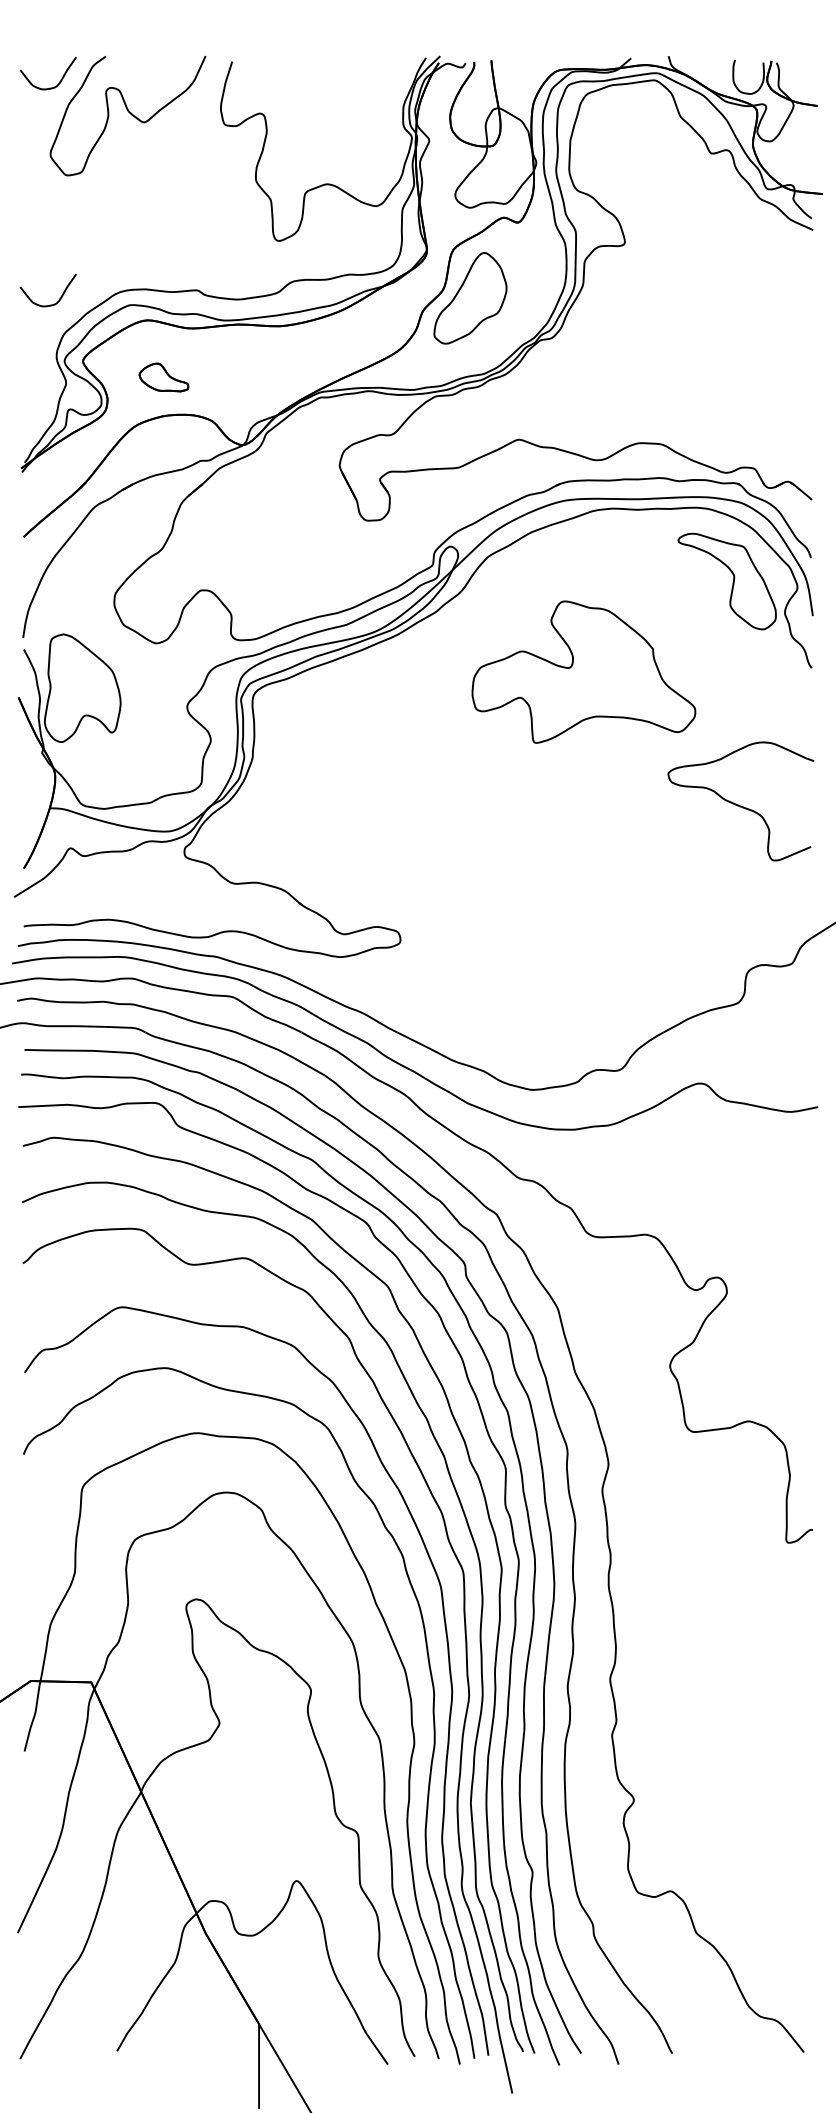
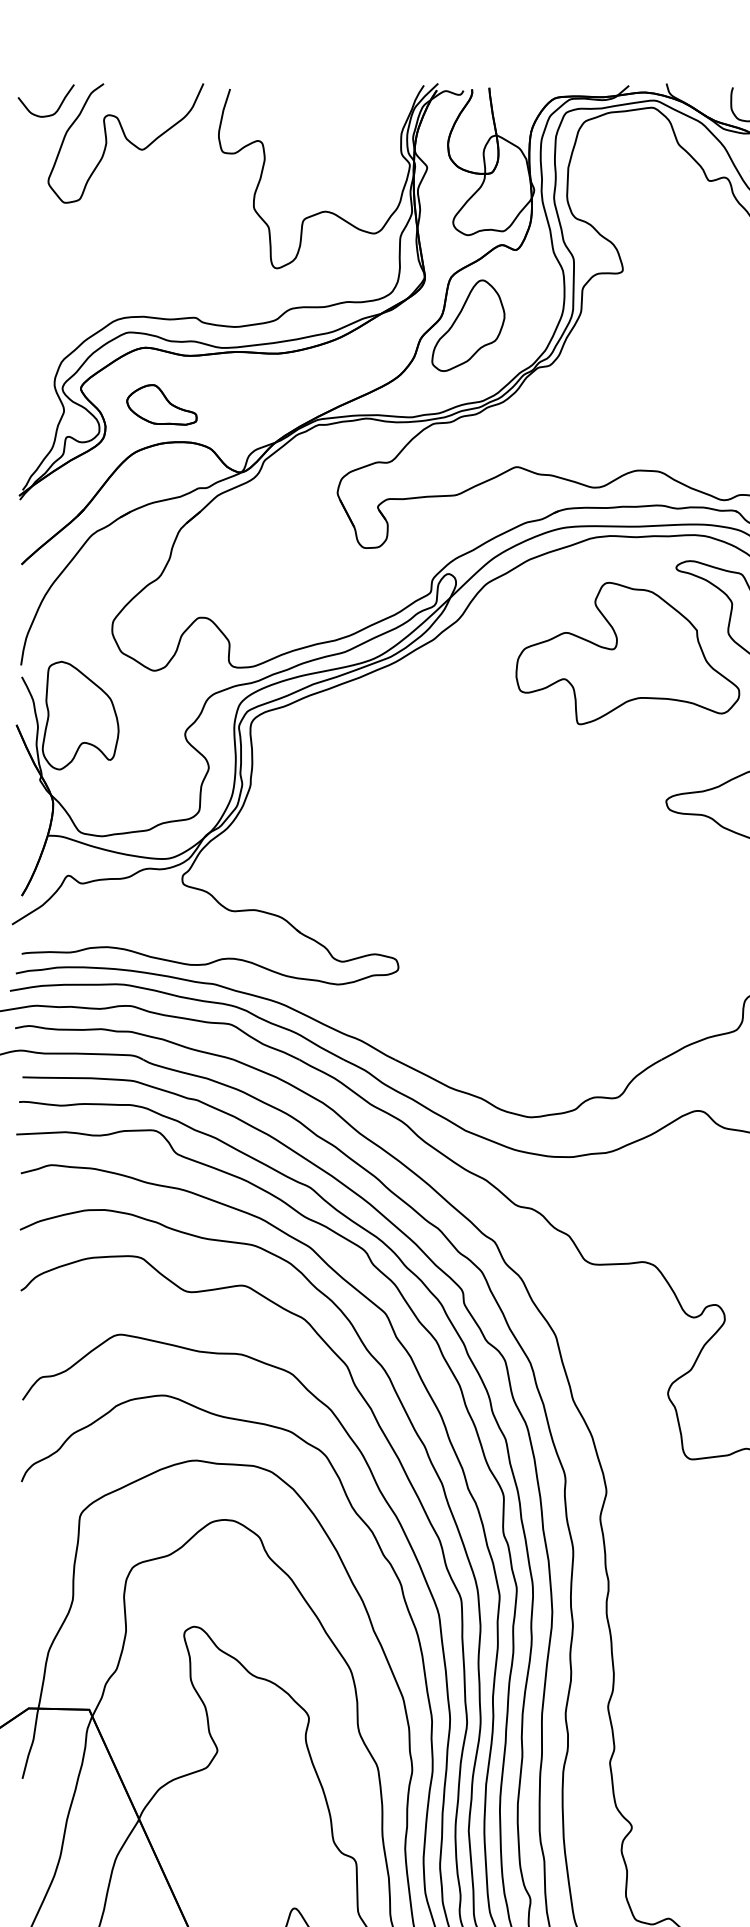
curve: (49, 304) -> (47, 331), removed
part: (163, 377) -> (161, 404), size x1.43
part: (583, 671) -> (627, 652), moved

